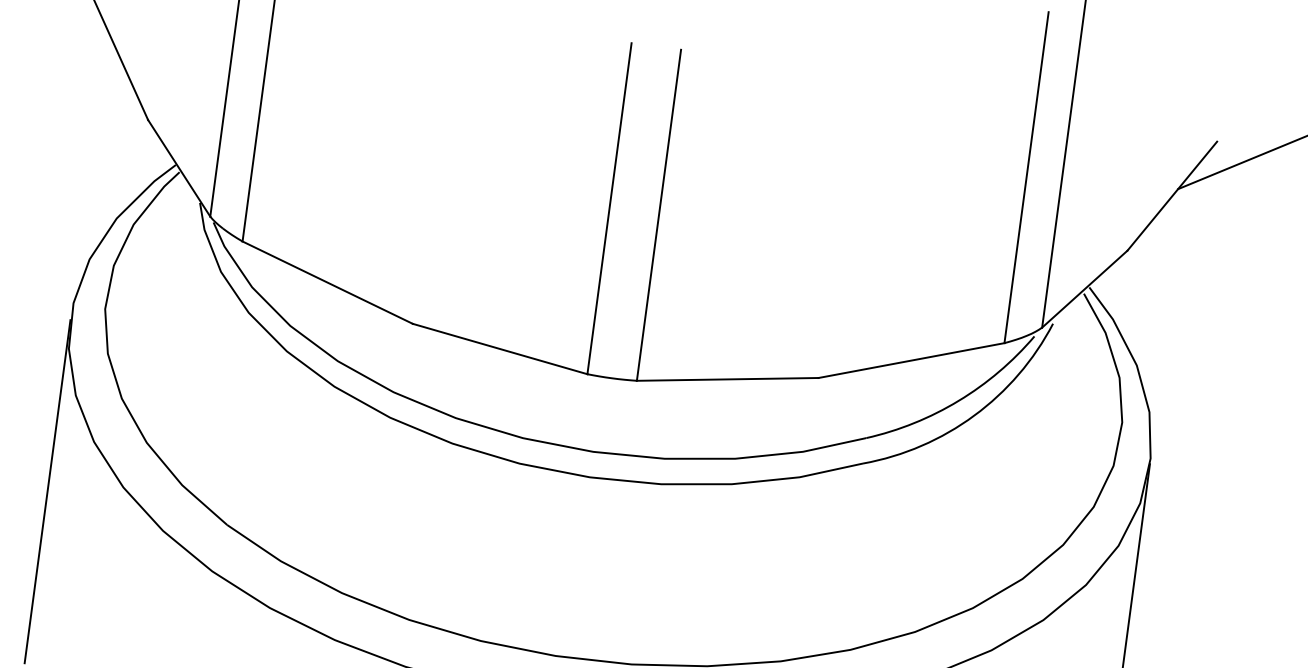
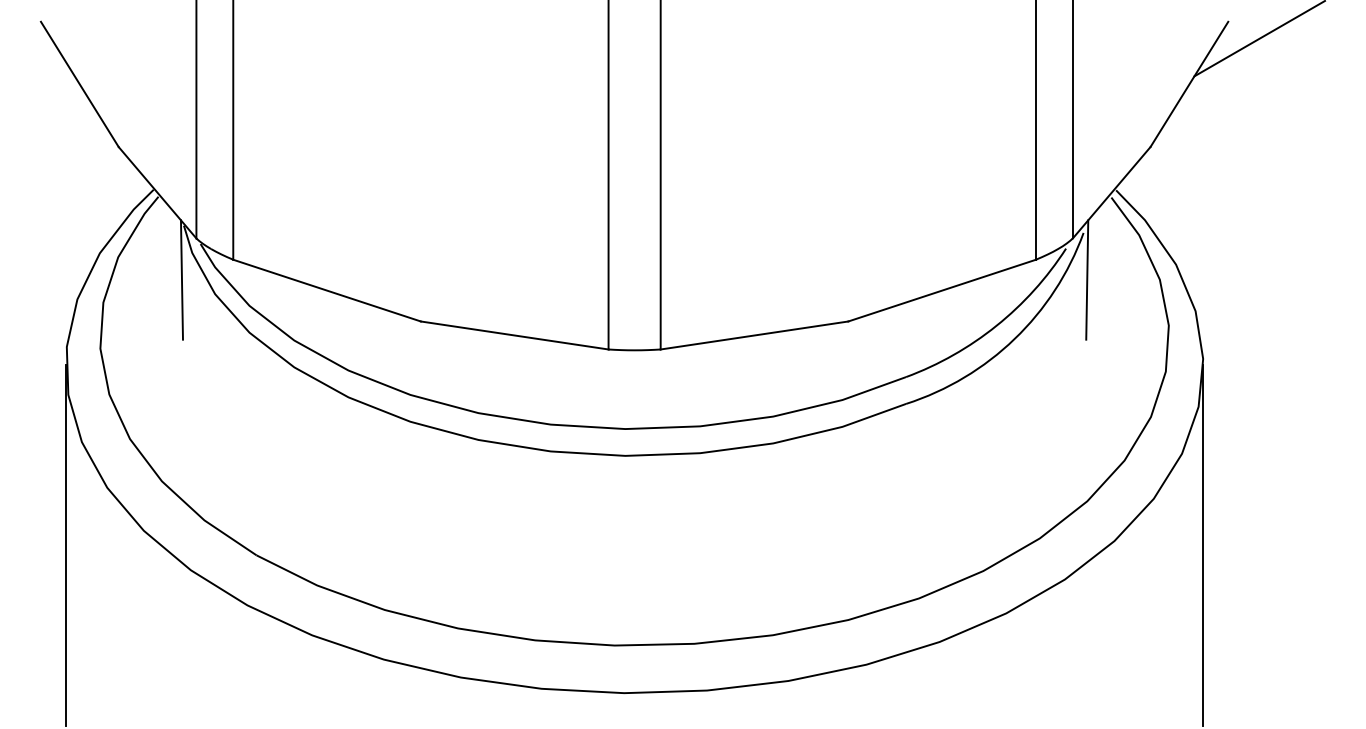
line: (190, 253) -> (181, 279), added
line: (1050, 368) -> (1087, 279), added

